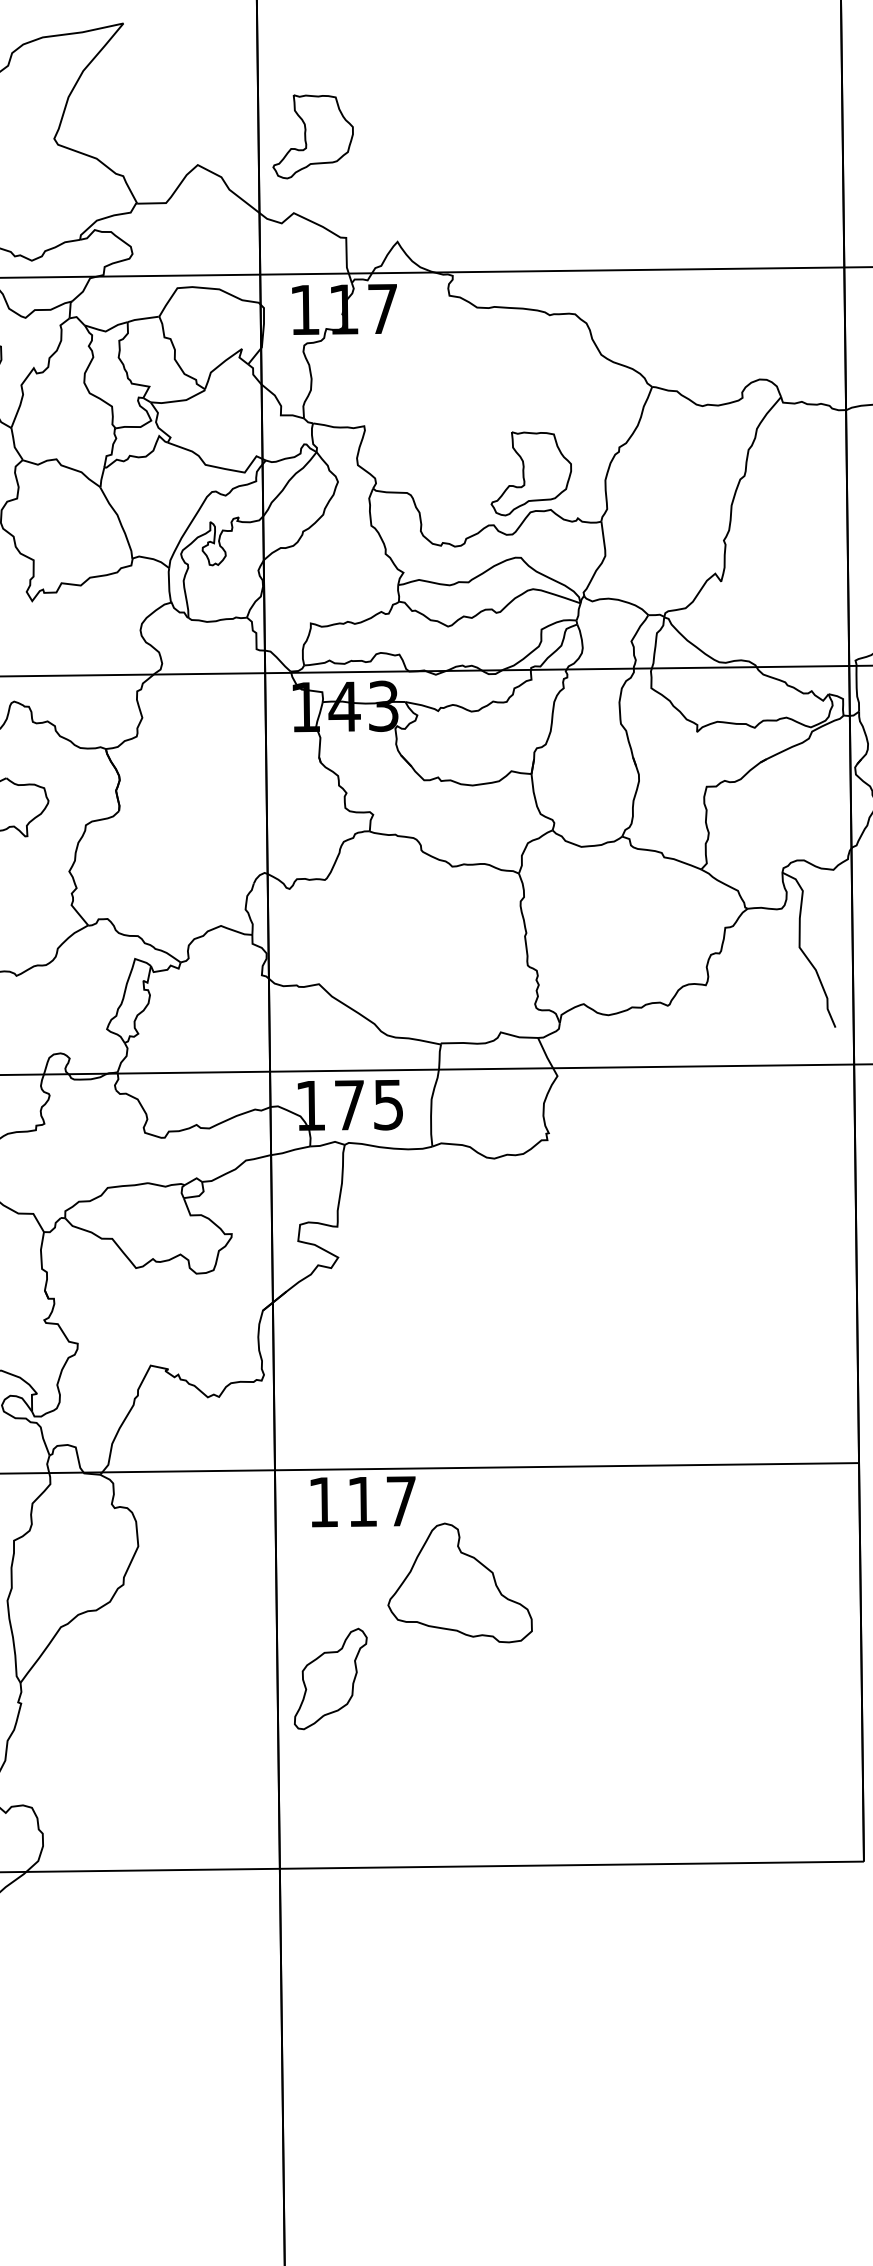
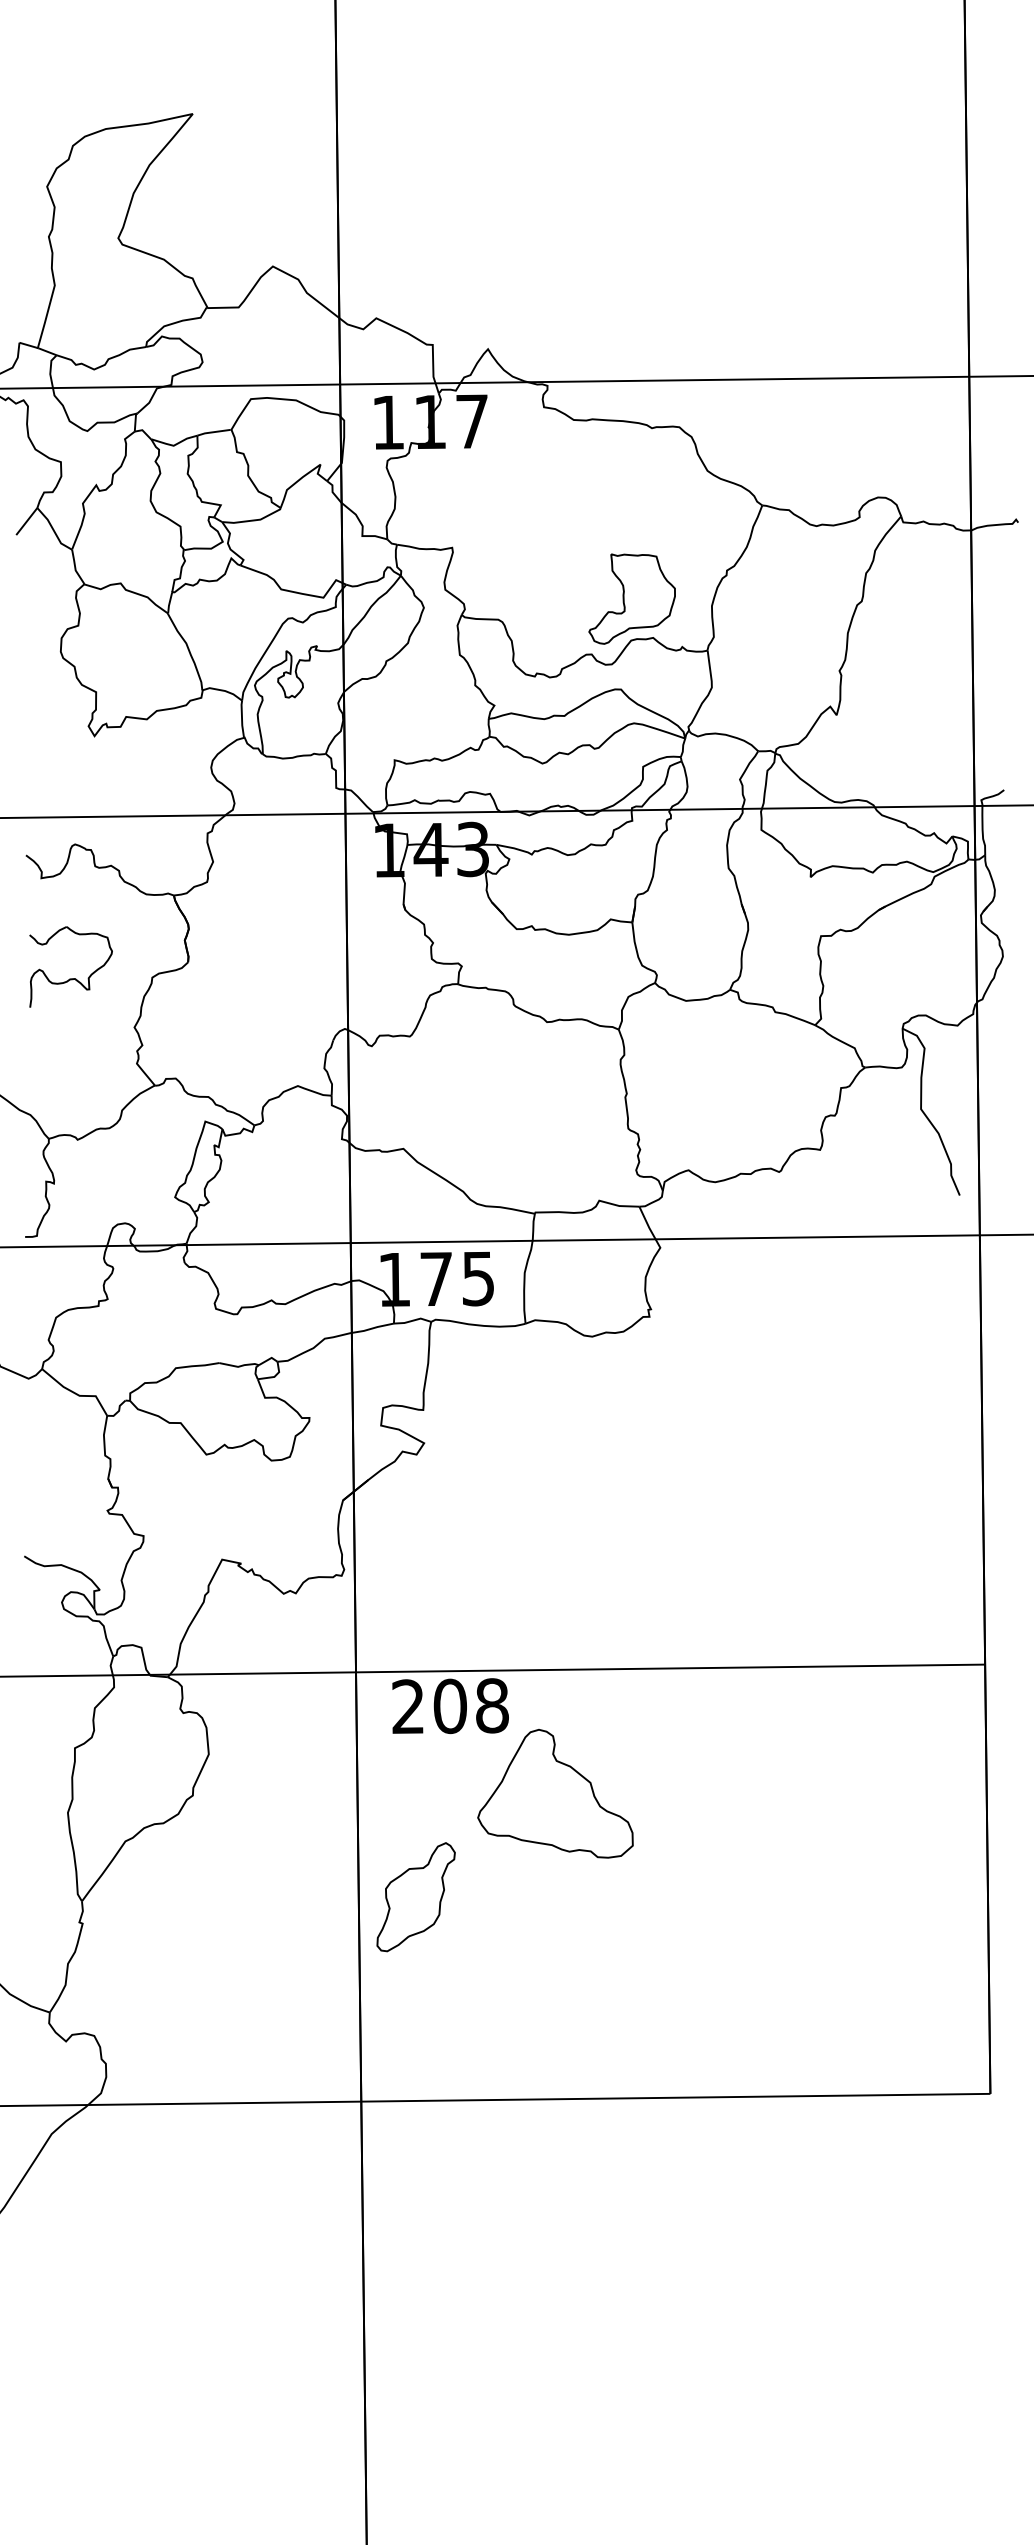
part: (312, 136) -> (396, 235), removed
text: (362, 1501) -> (450, 1706), 117 -> 208

